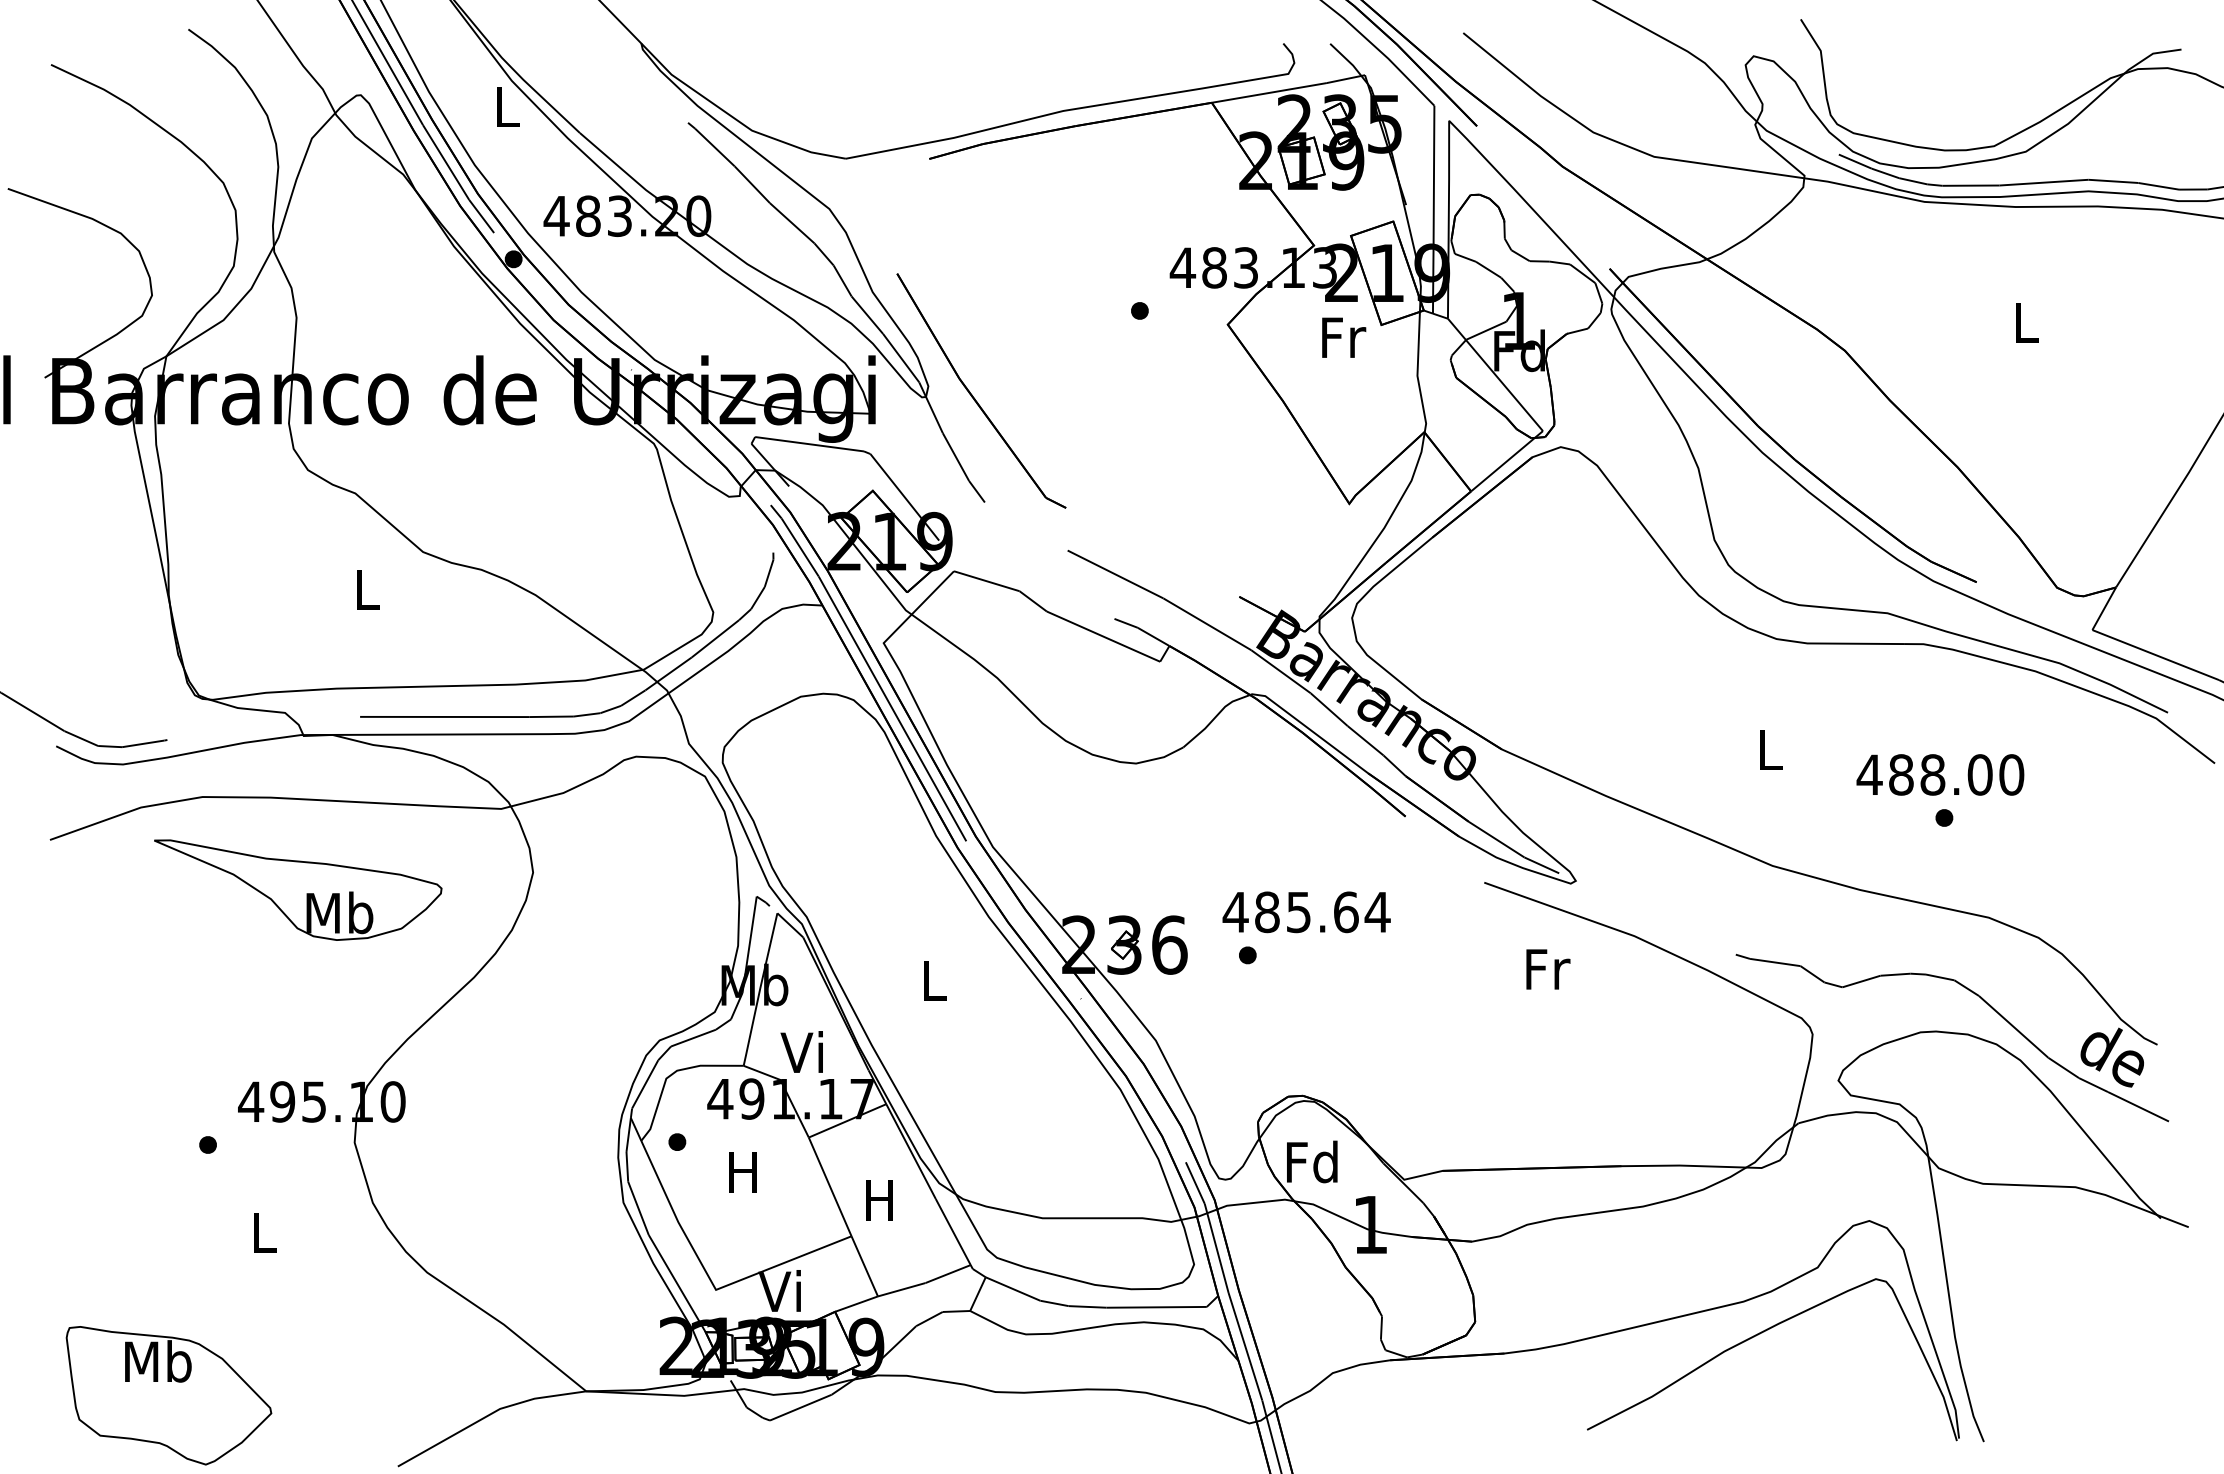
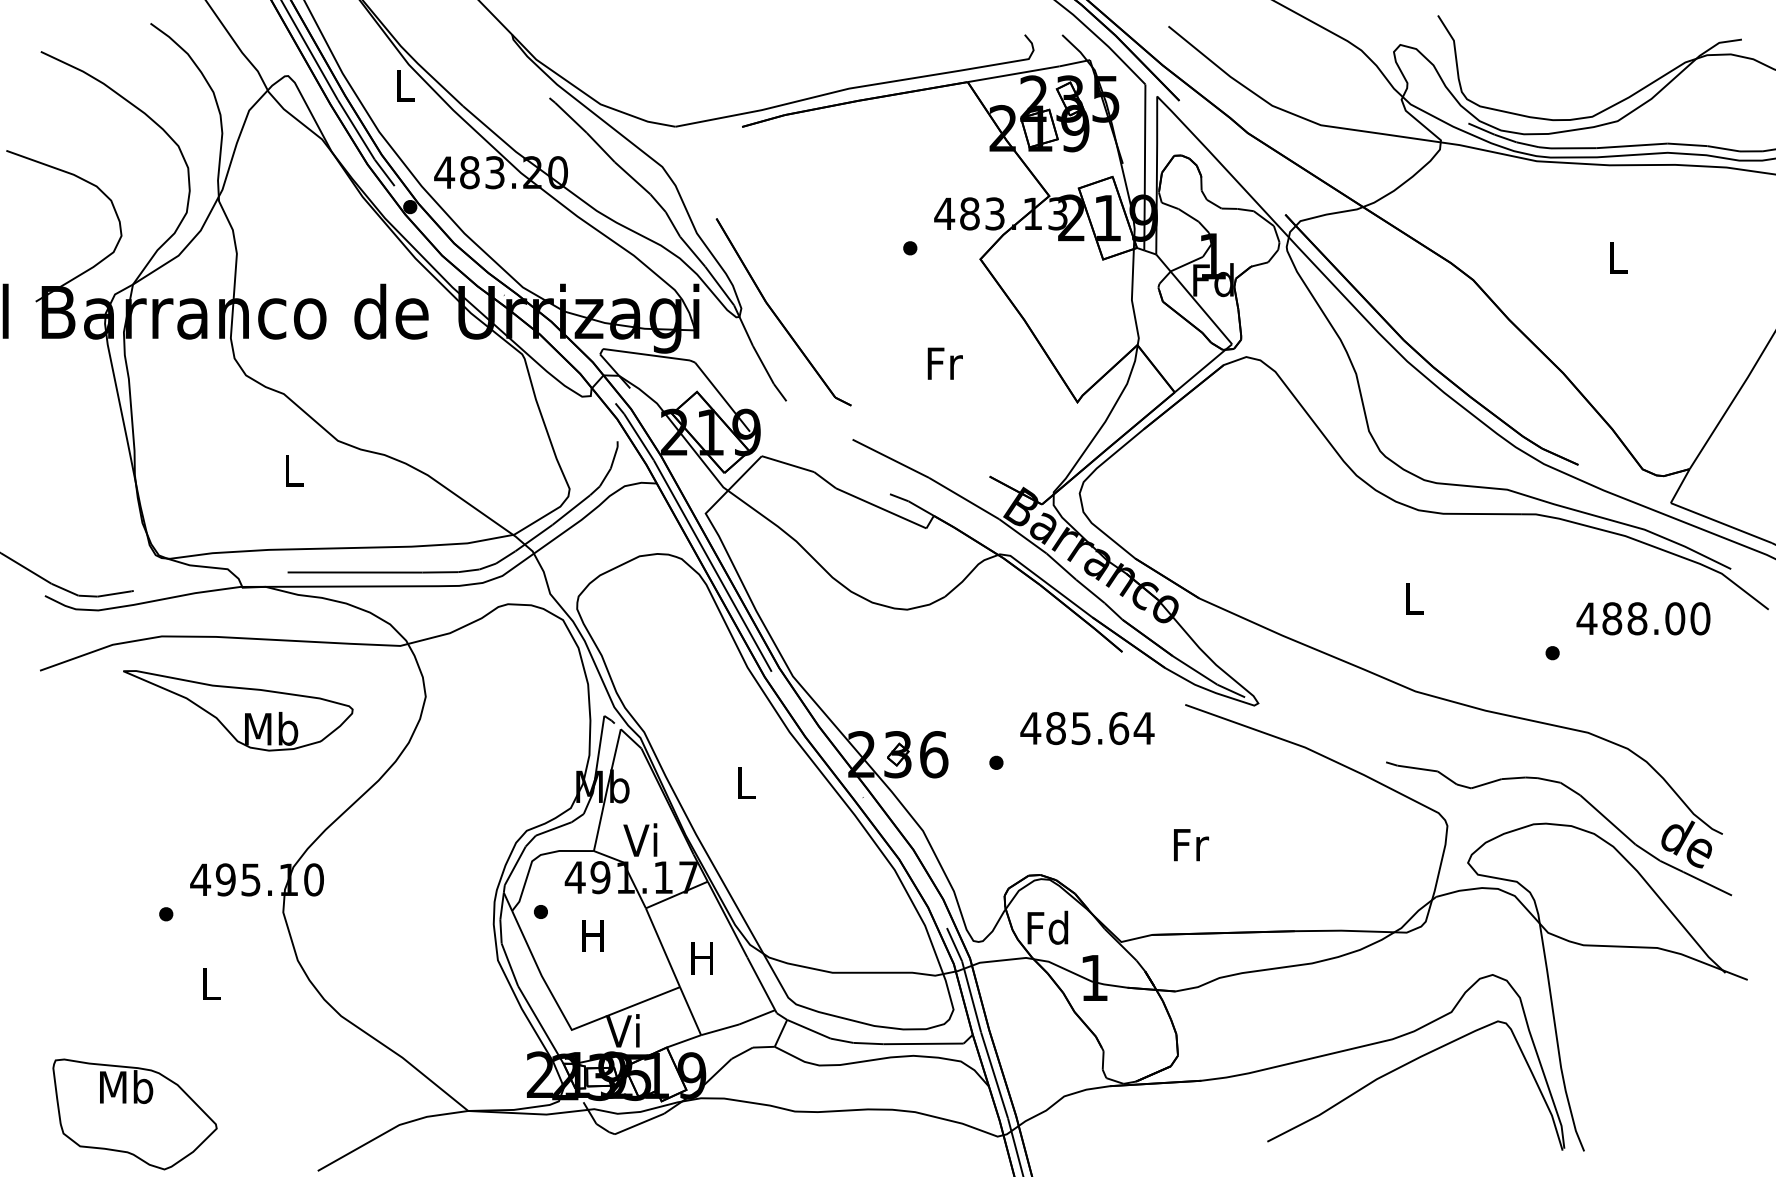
text: (1343, 337) -> (944, 363), moved
text: (1940, 774) -> (1643, 618), moved
text: (1306, 912) -> (1087, 728), moved
text: (1548, 969) -> (1191, 845), moved

